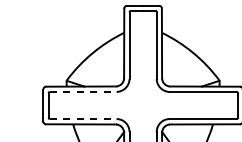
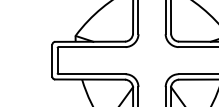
line: (83, 91) -> (92, 46), dashed -> solid
line: (83, 119) -> (92, 74), dashed -> solid

